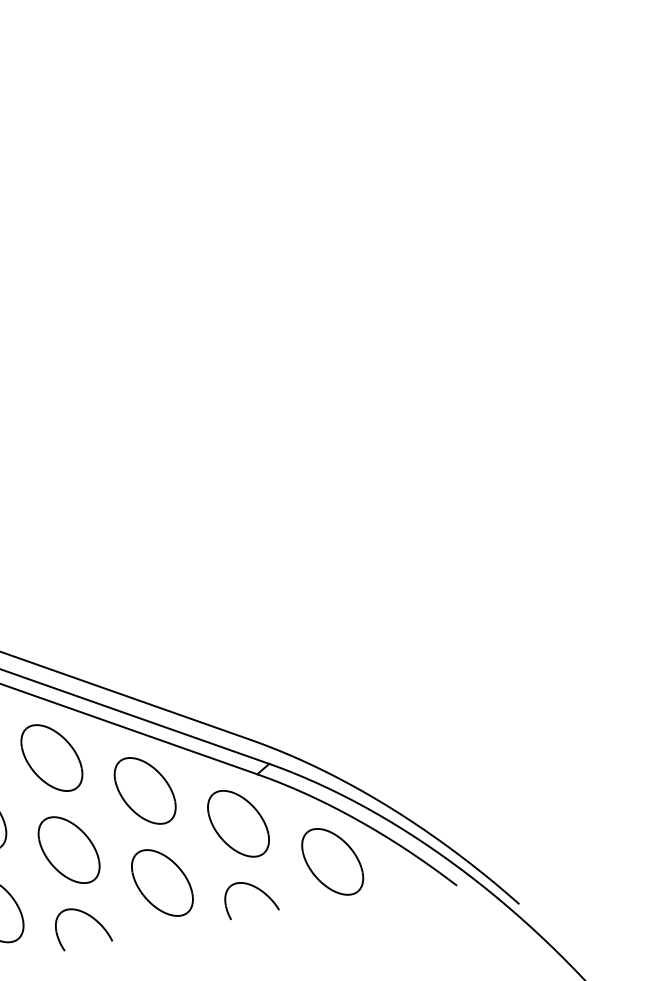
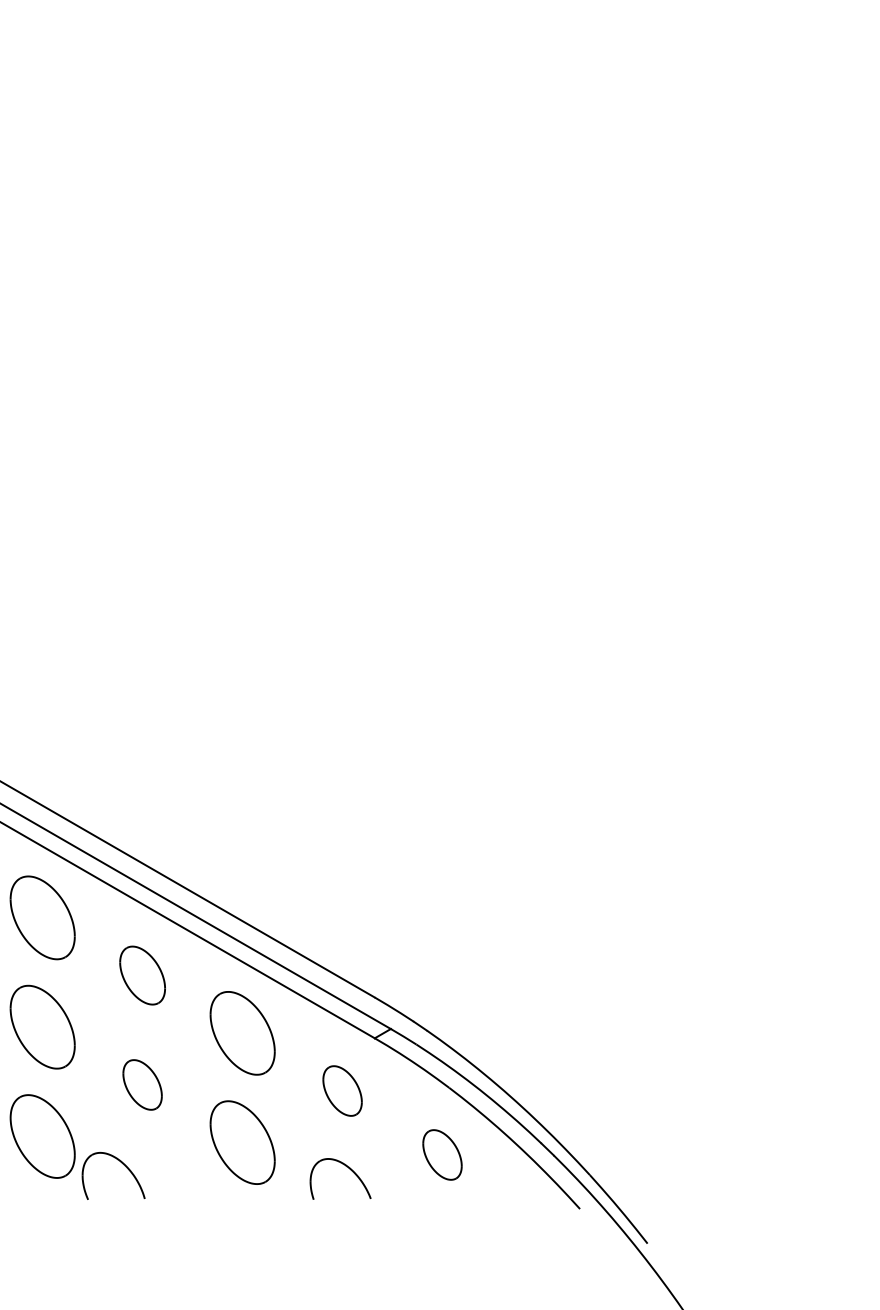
part: (51, 758) -> (142, 975), size x0.7
part: (238, 823) -> (342, 1090), size x0.6
part: (68, 849) -> (142, 1084), size x0.6
part: (332, 861) -> (442, 1154), size x0.6
part: (89, 916) -> (123, 1165), moved

